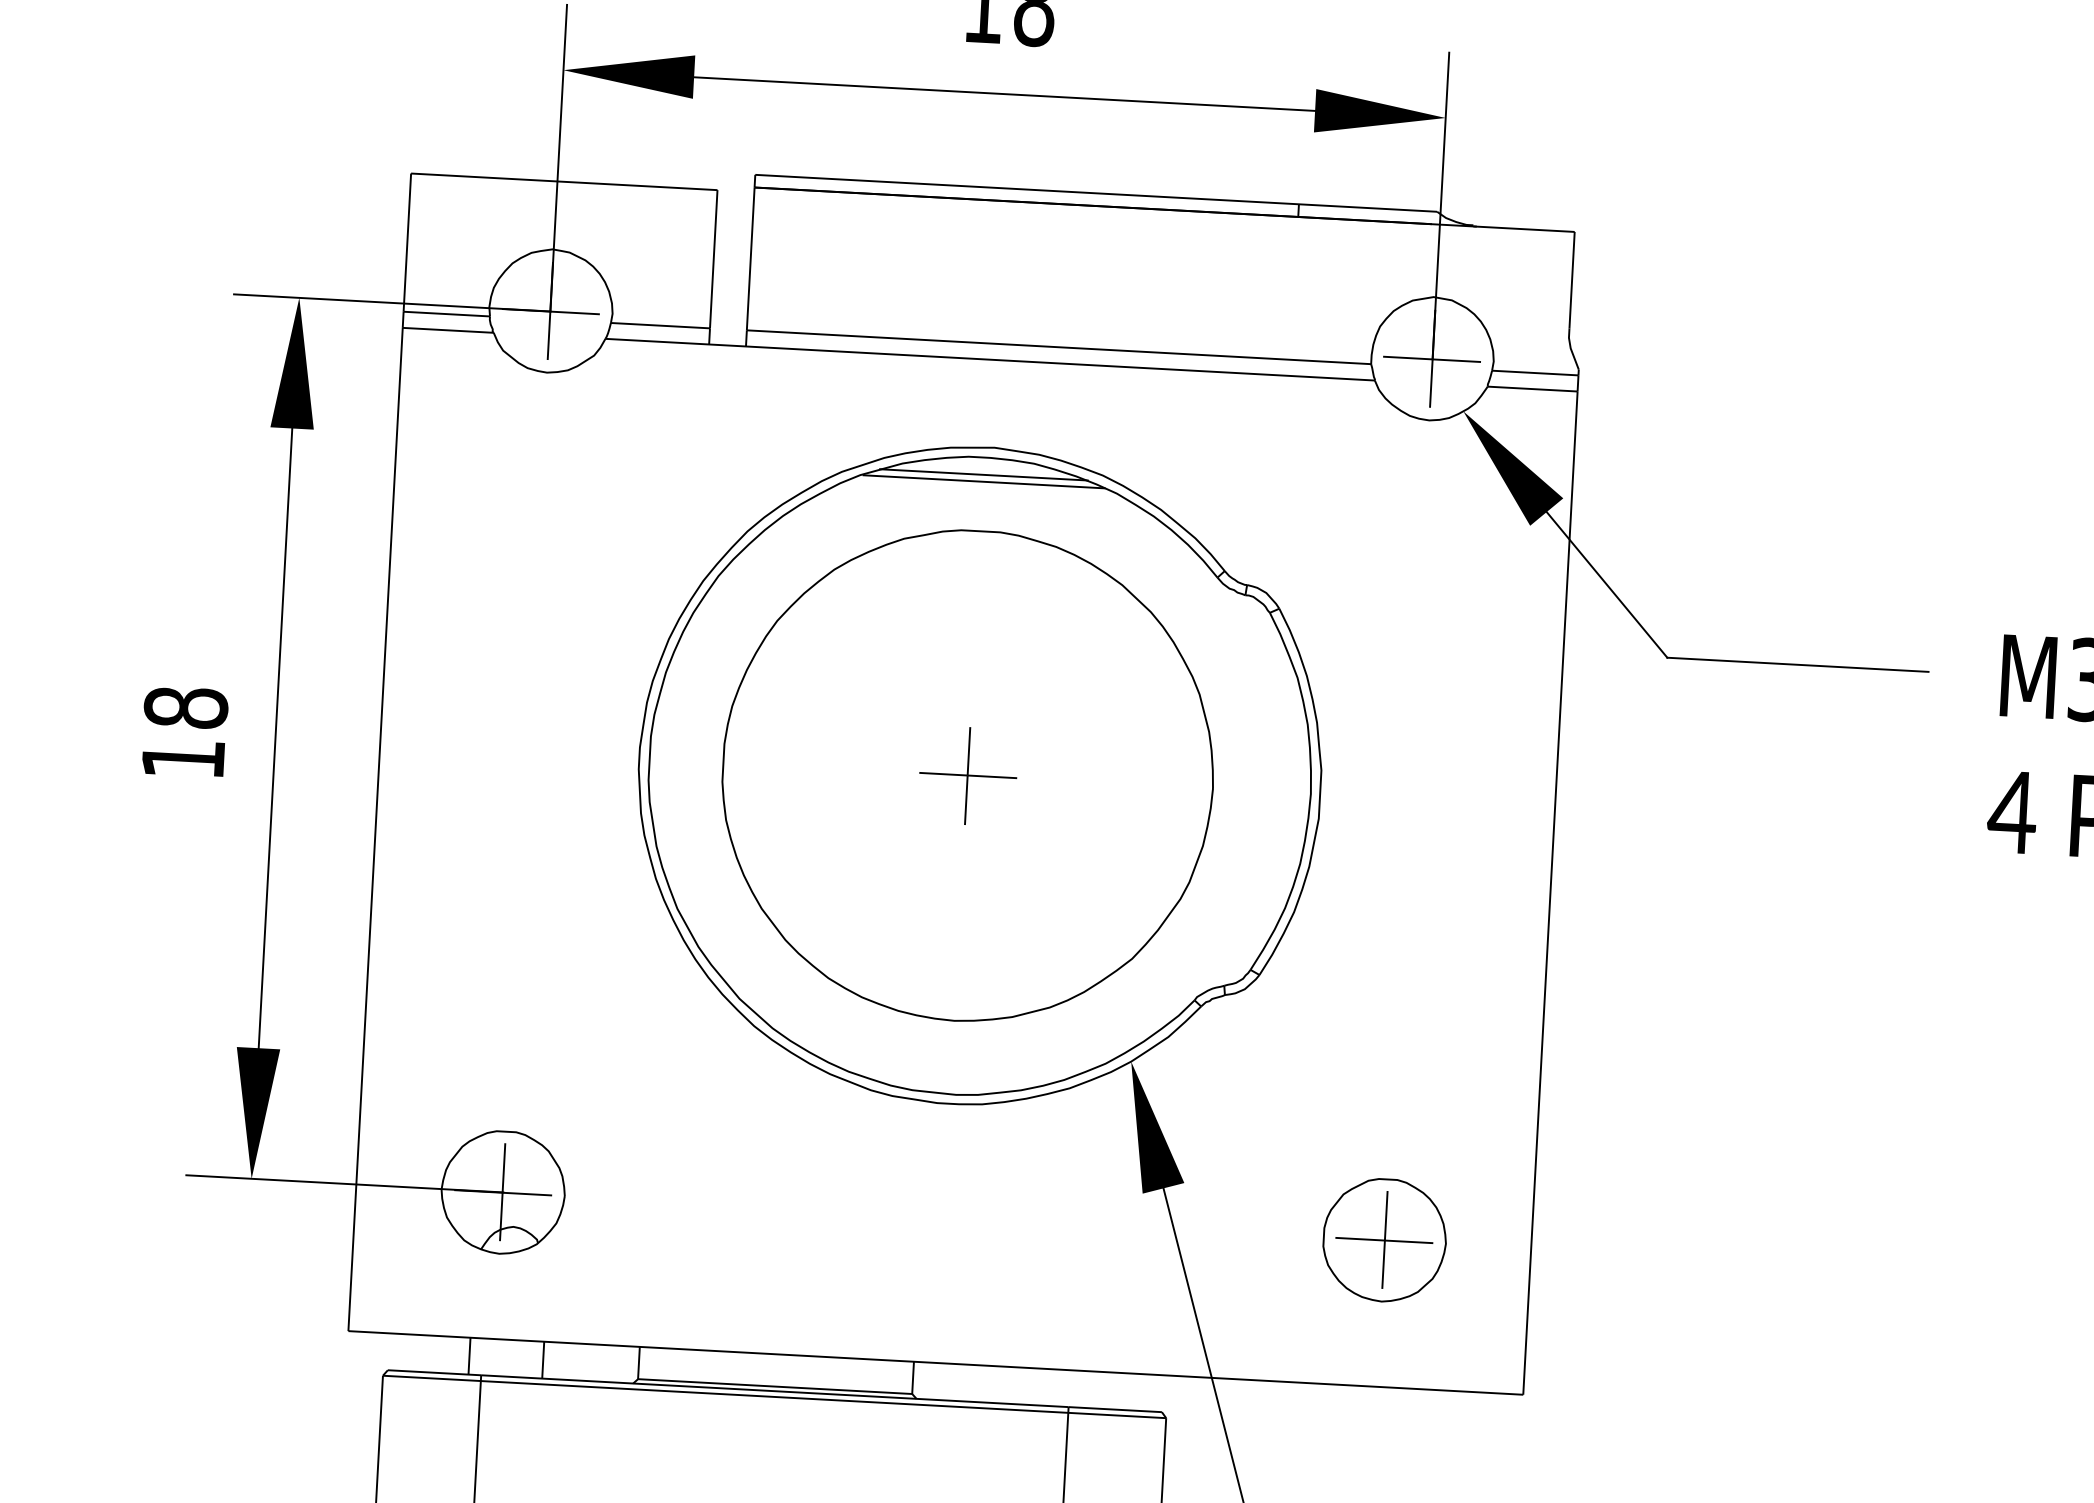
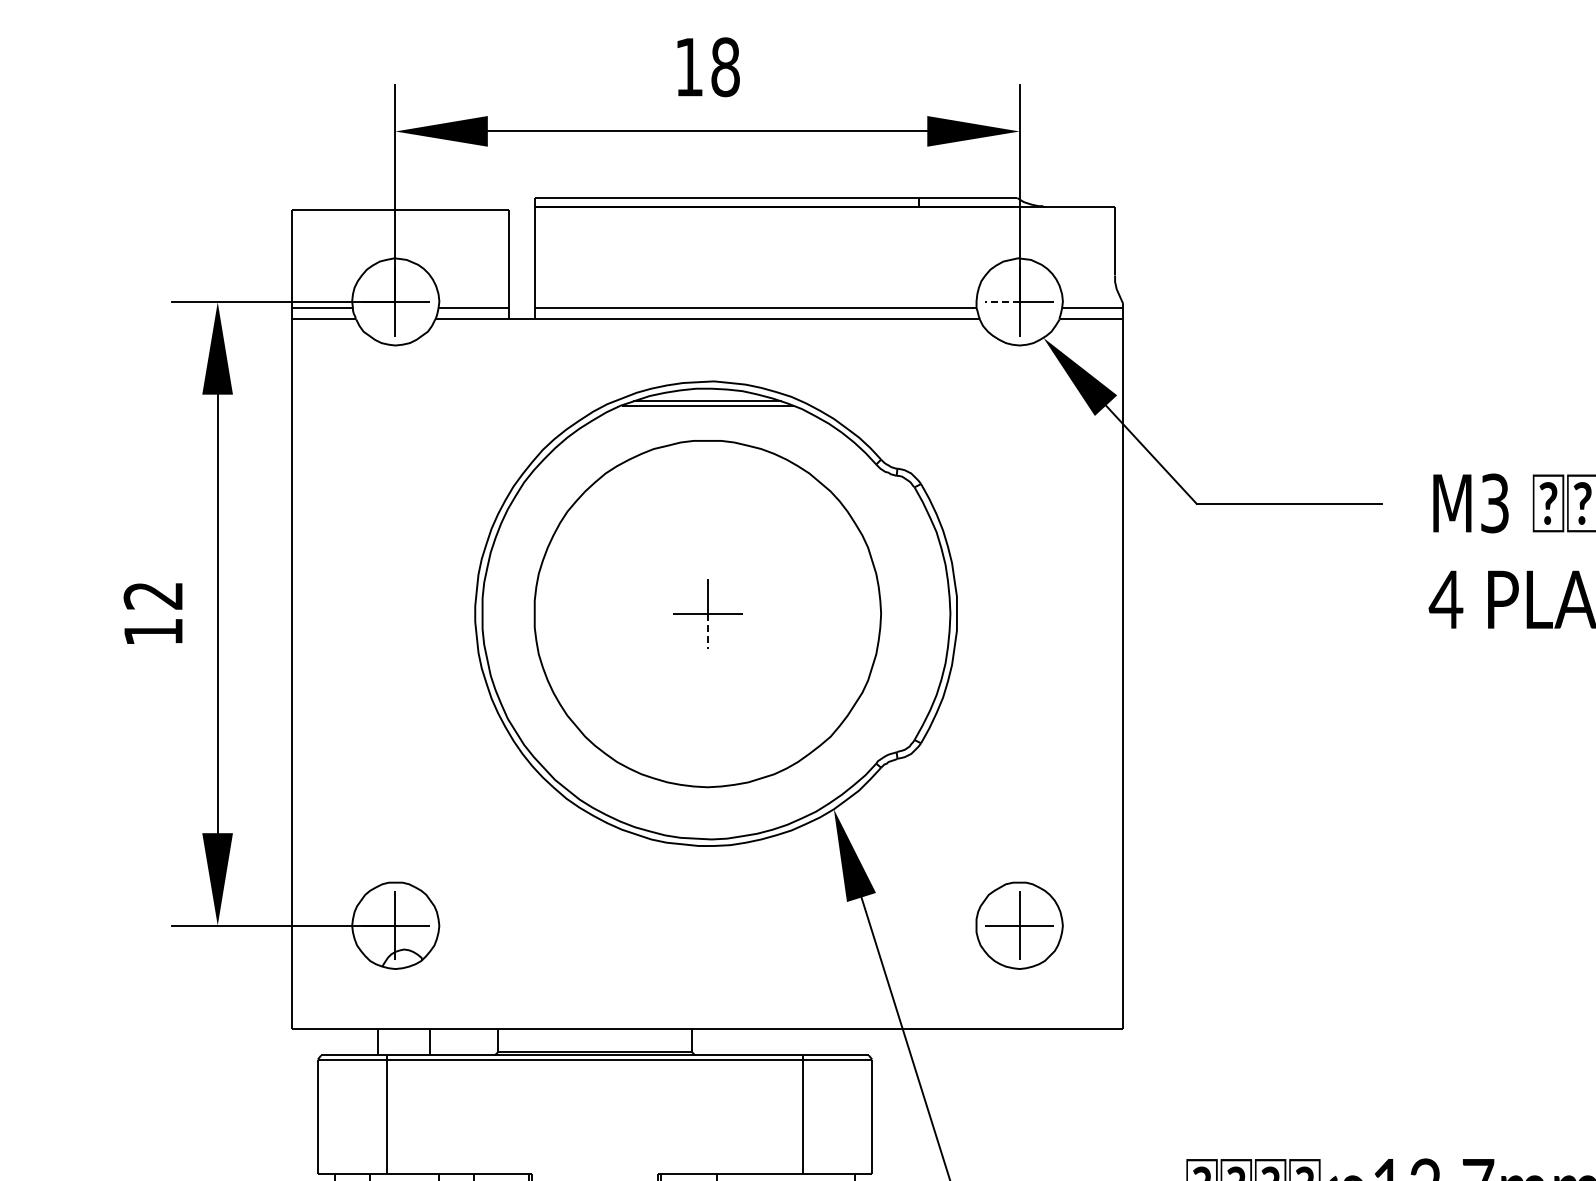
line: (1408, 358) -> (1002, 302), solid -> dashed
text: (186, 707) -> (153, 595), 18 -> 12
line: (966, 800) -> (707, 631), solid -> dashed

